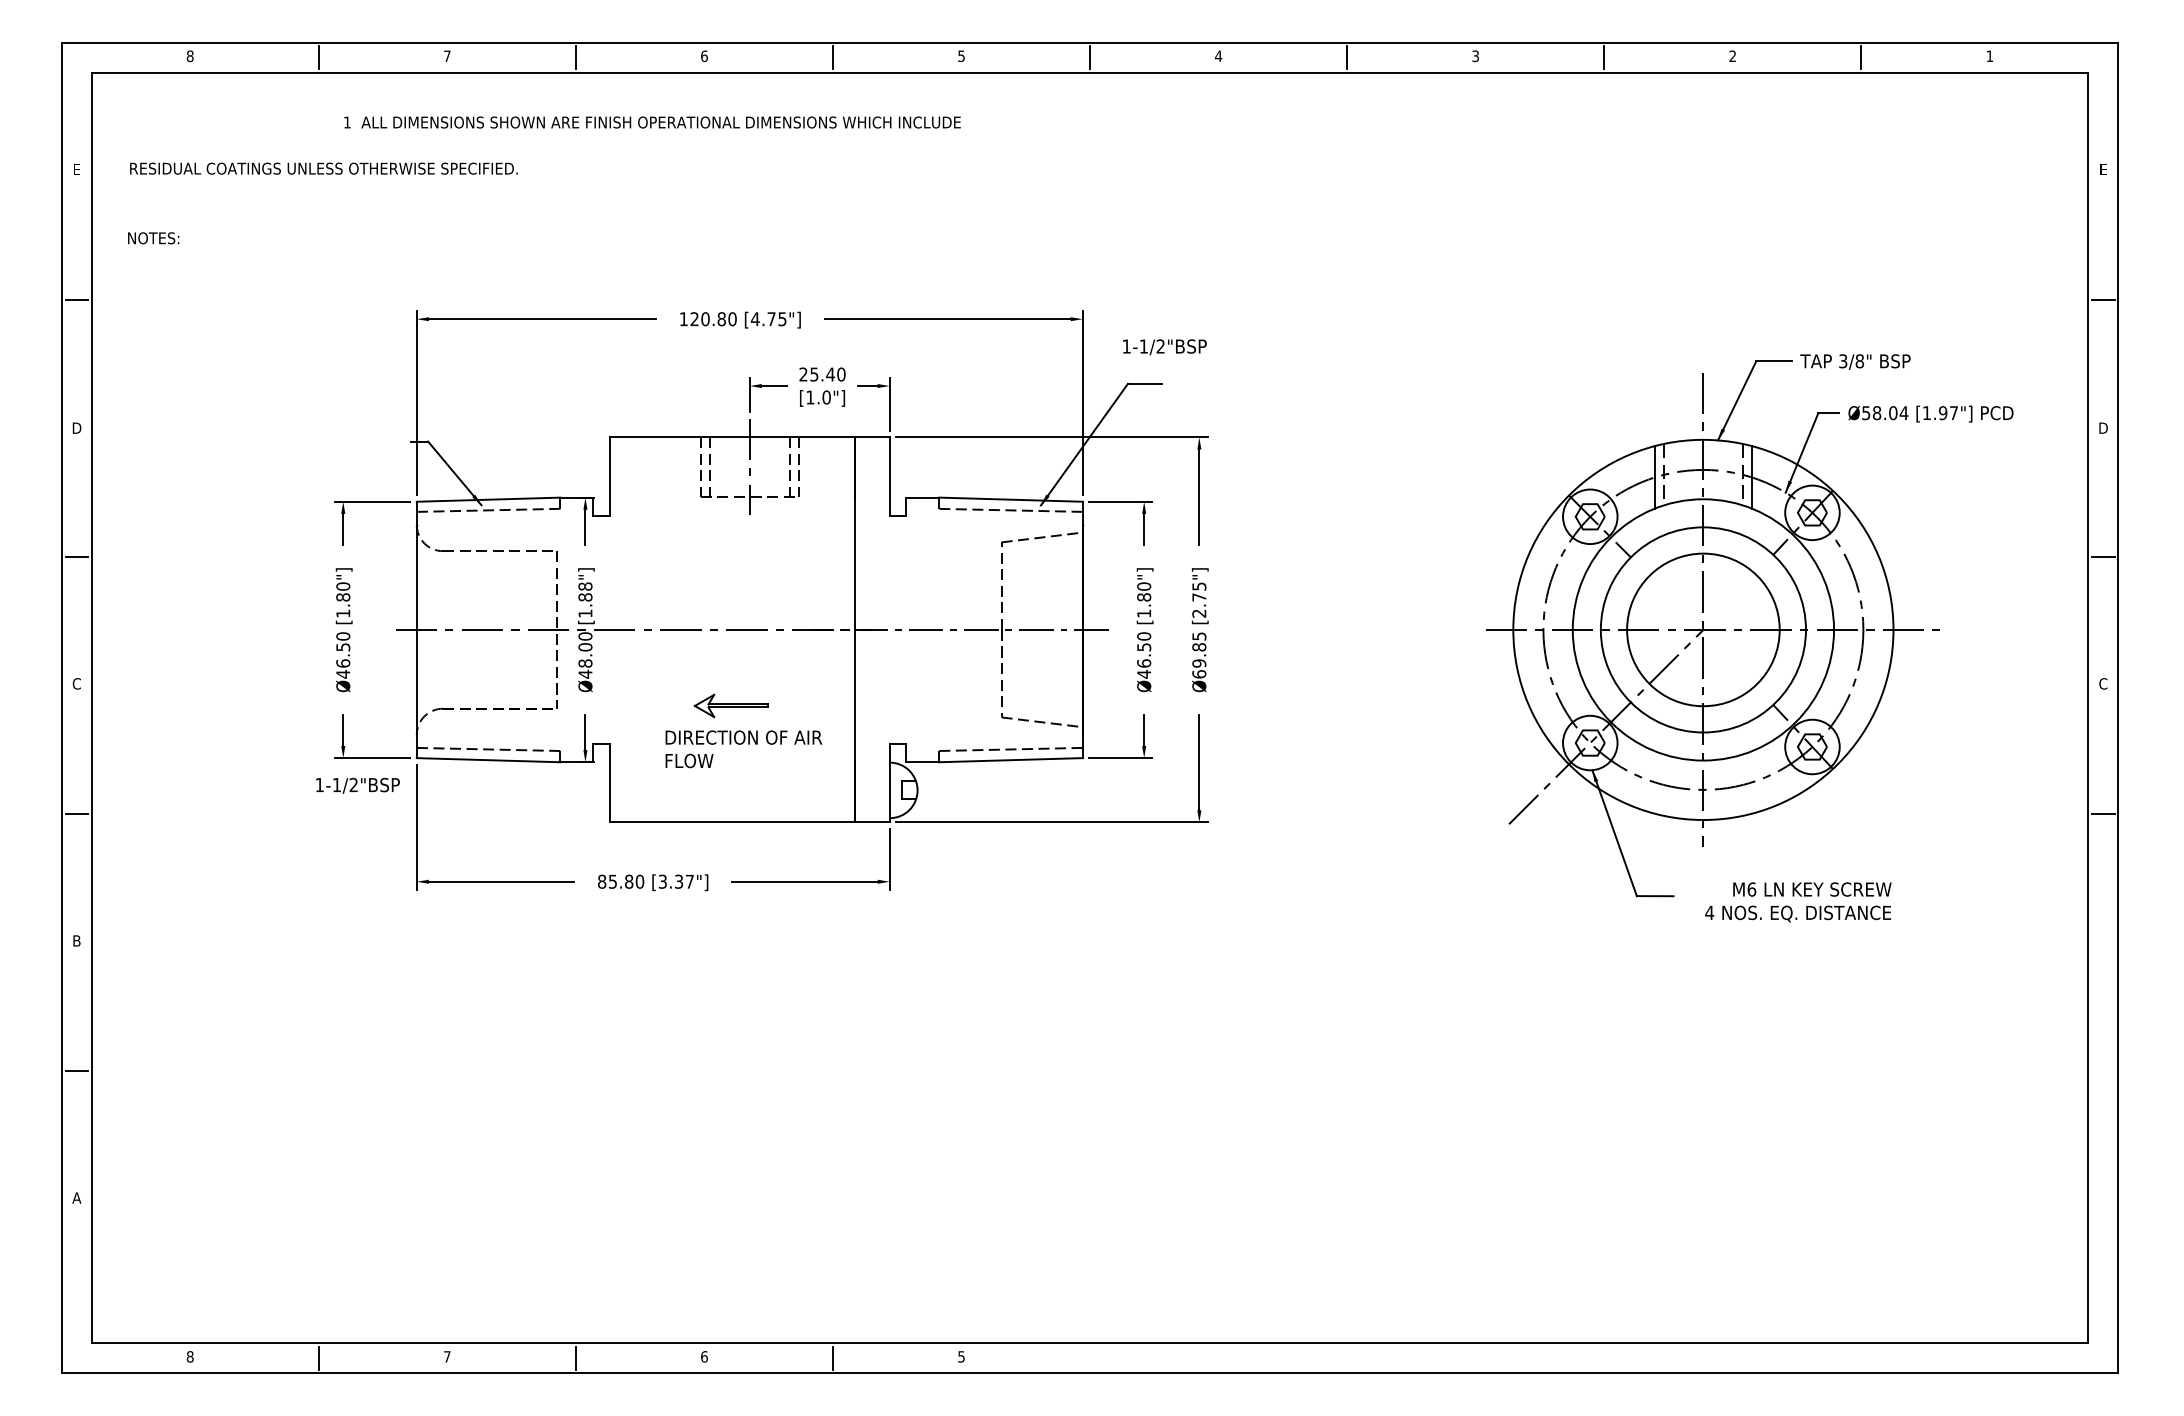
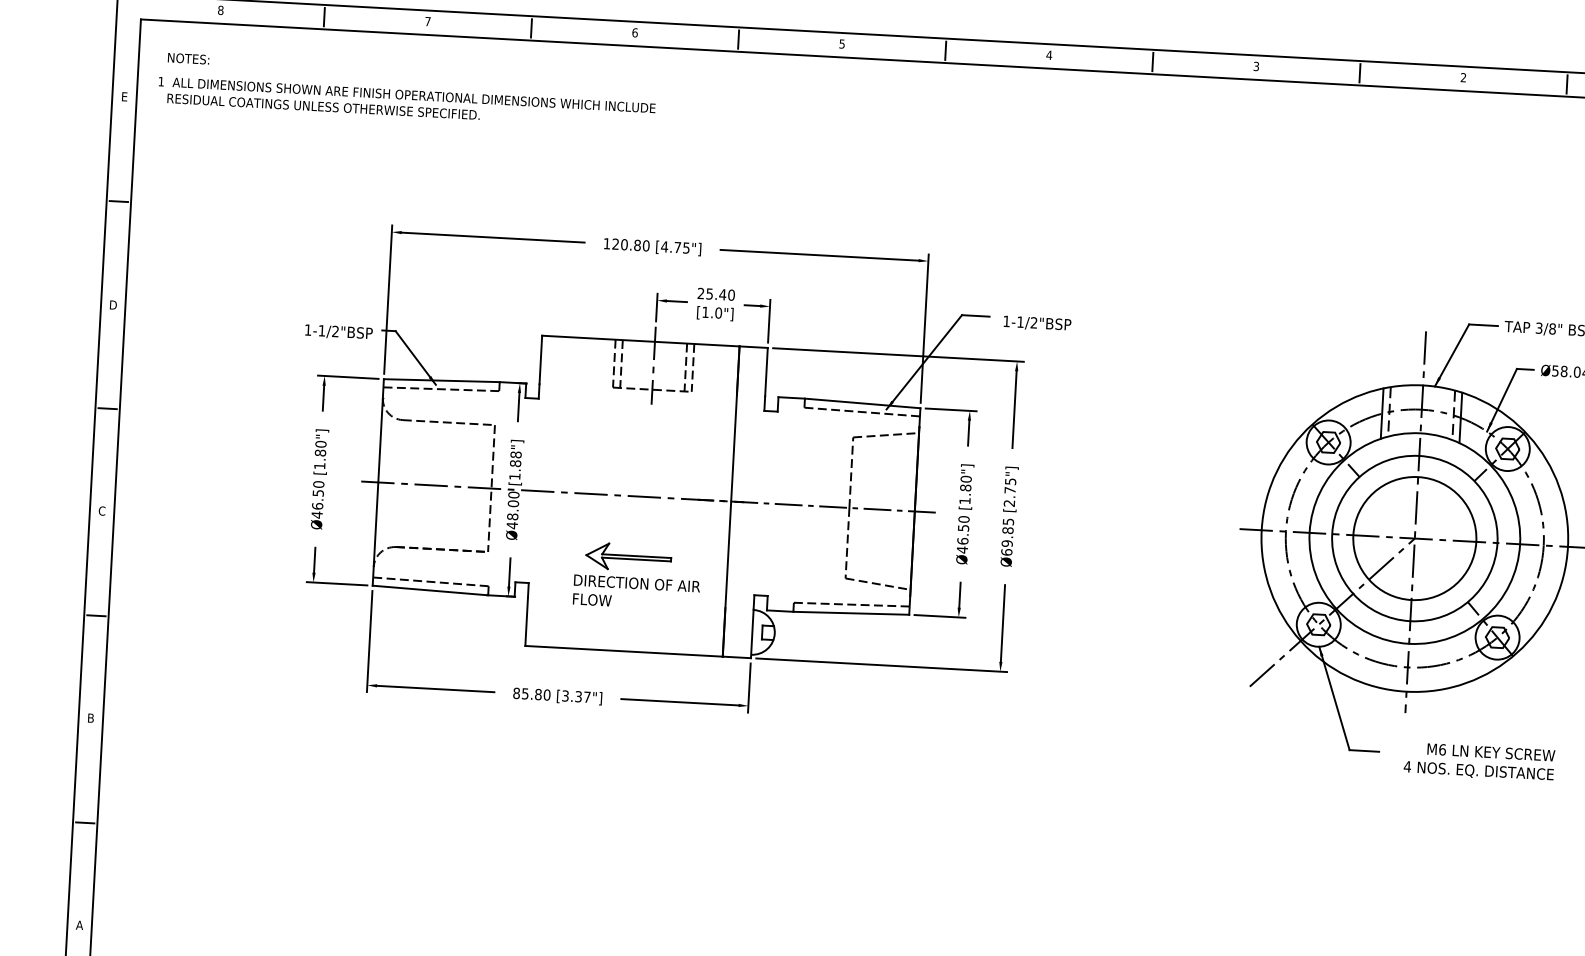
text: (652, 122) -> (407, 95), moved
text: (153, 238) -> (188, 58), moved
text: (1164, 347) -> (1037, 323), moved
part: (731, 705) -> (628, 557), size x1.43
text: (357, 785) -> (338, 332), moved

